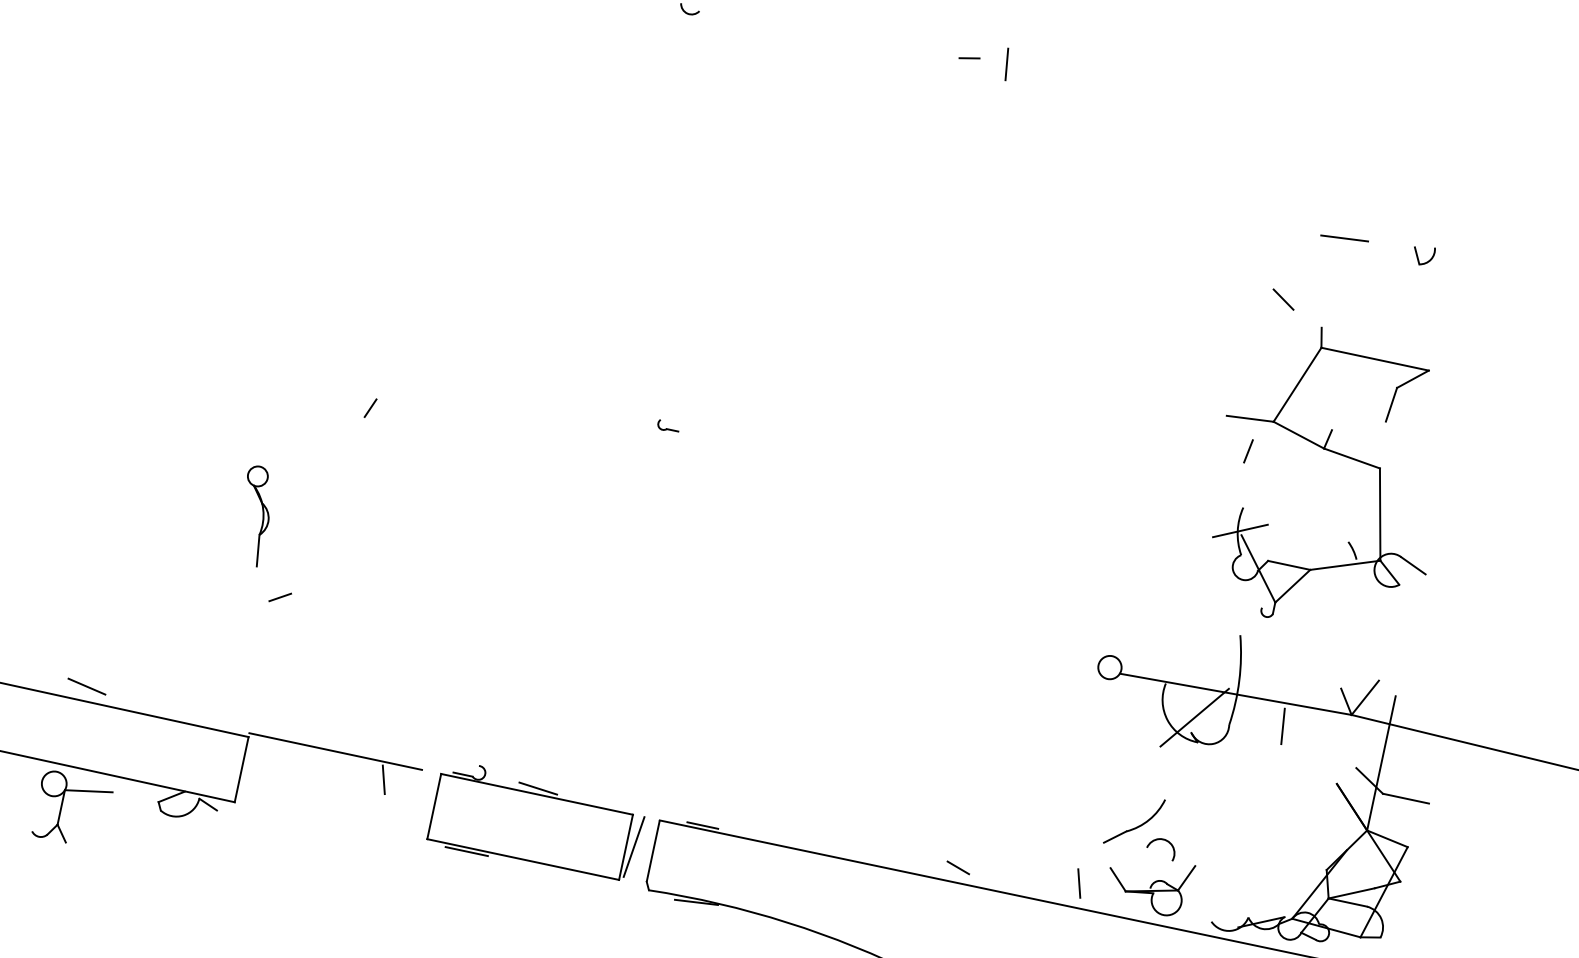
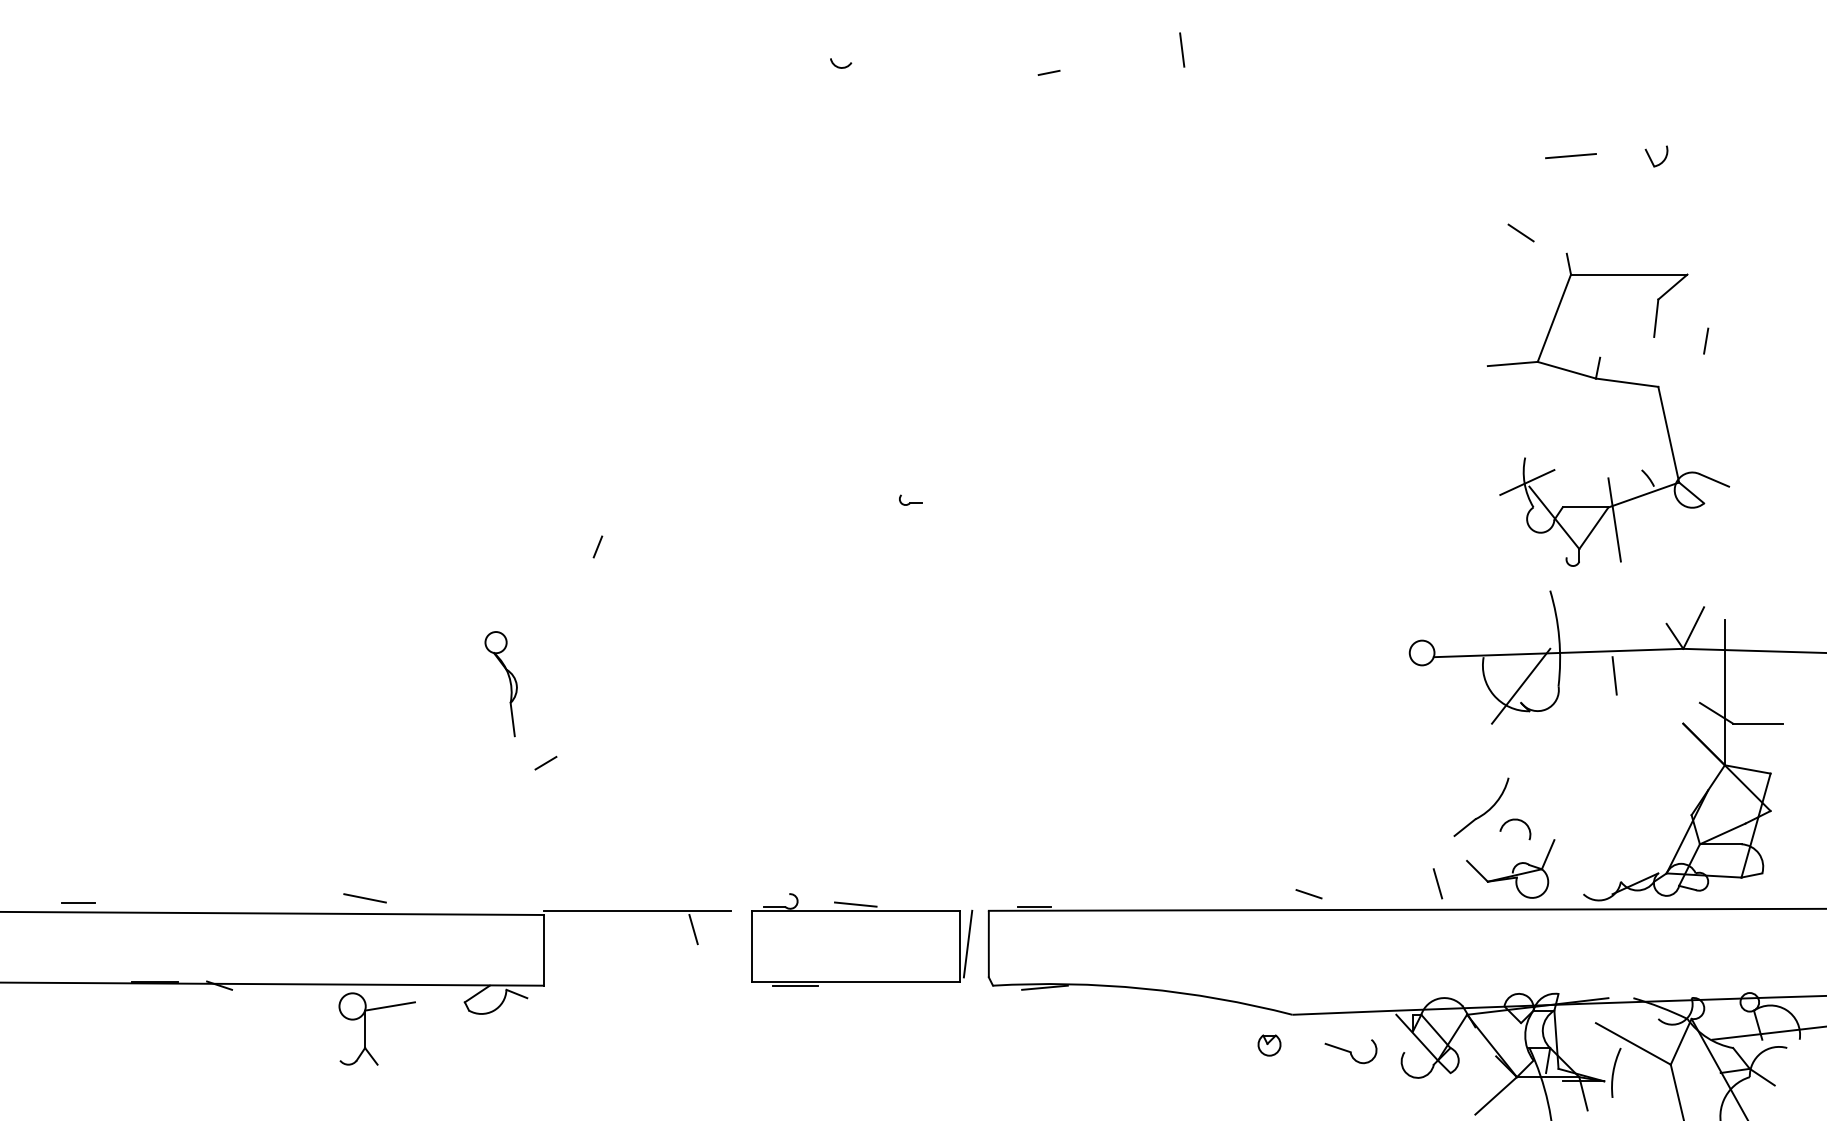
line: (969, 57) -> (1048, 72), moved
line: (1248, 450) -> (1706, 340), moved
line: (1313, 582) -> (1614, 519), added

